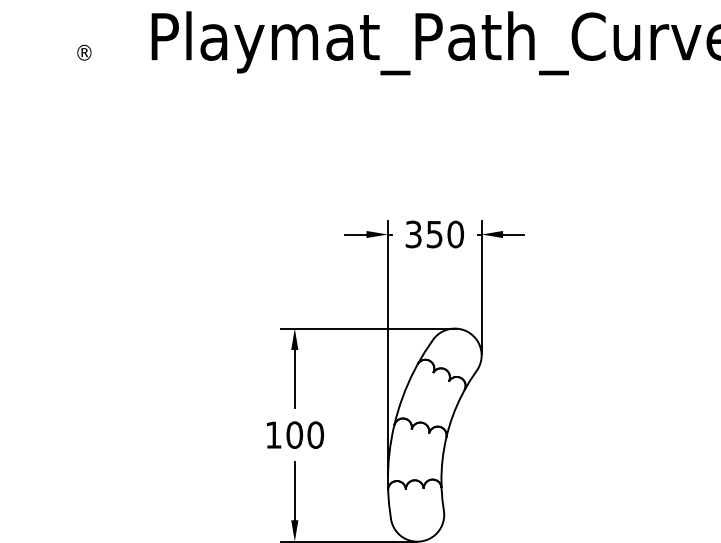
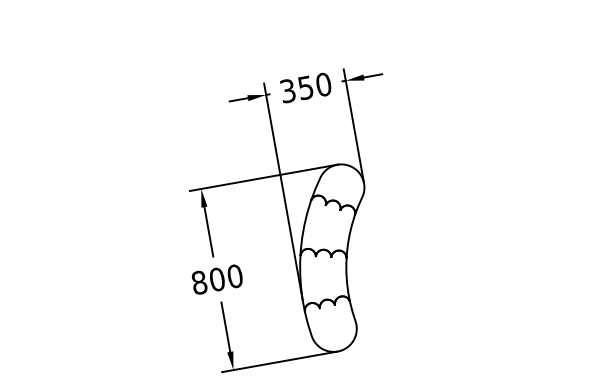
text: (273, 434) -> (199, 282), 100 -> 800

